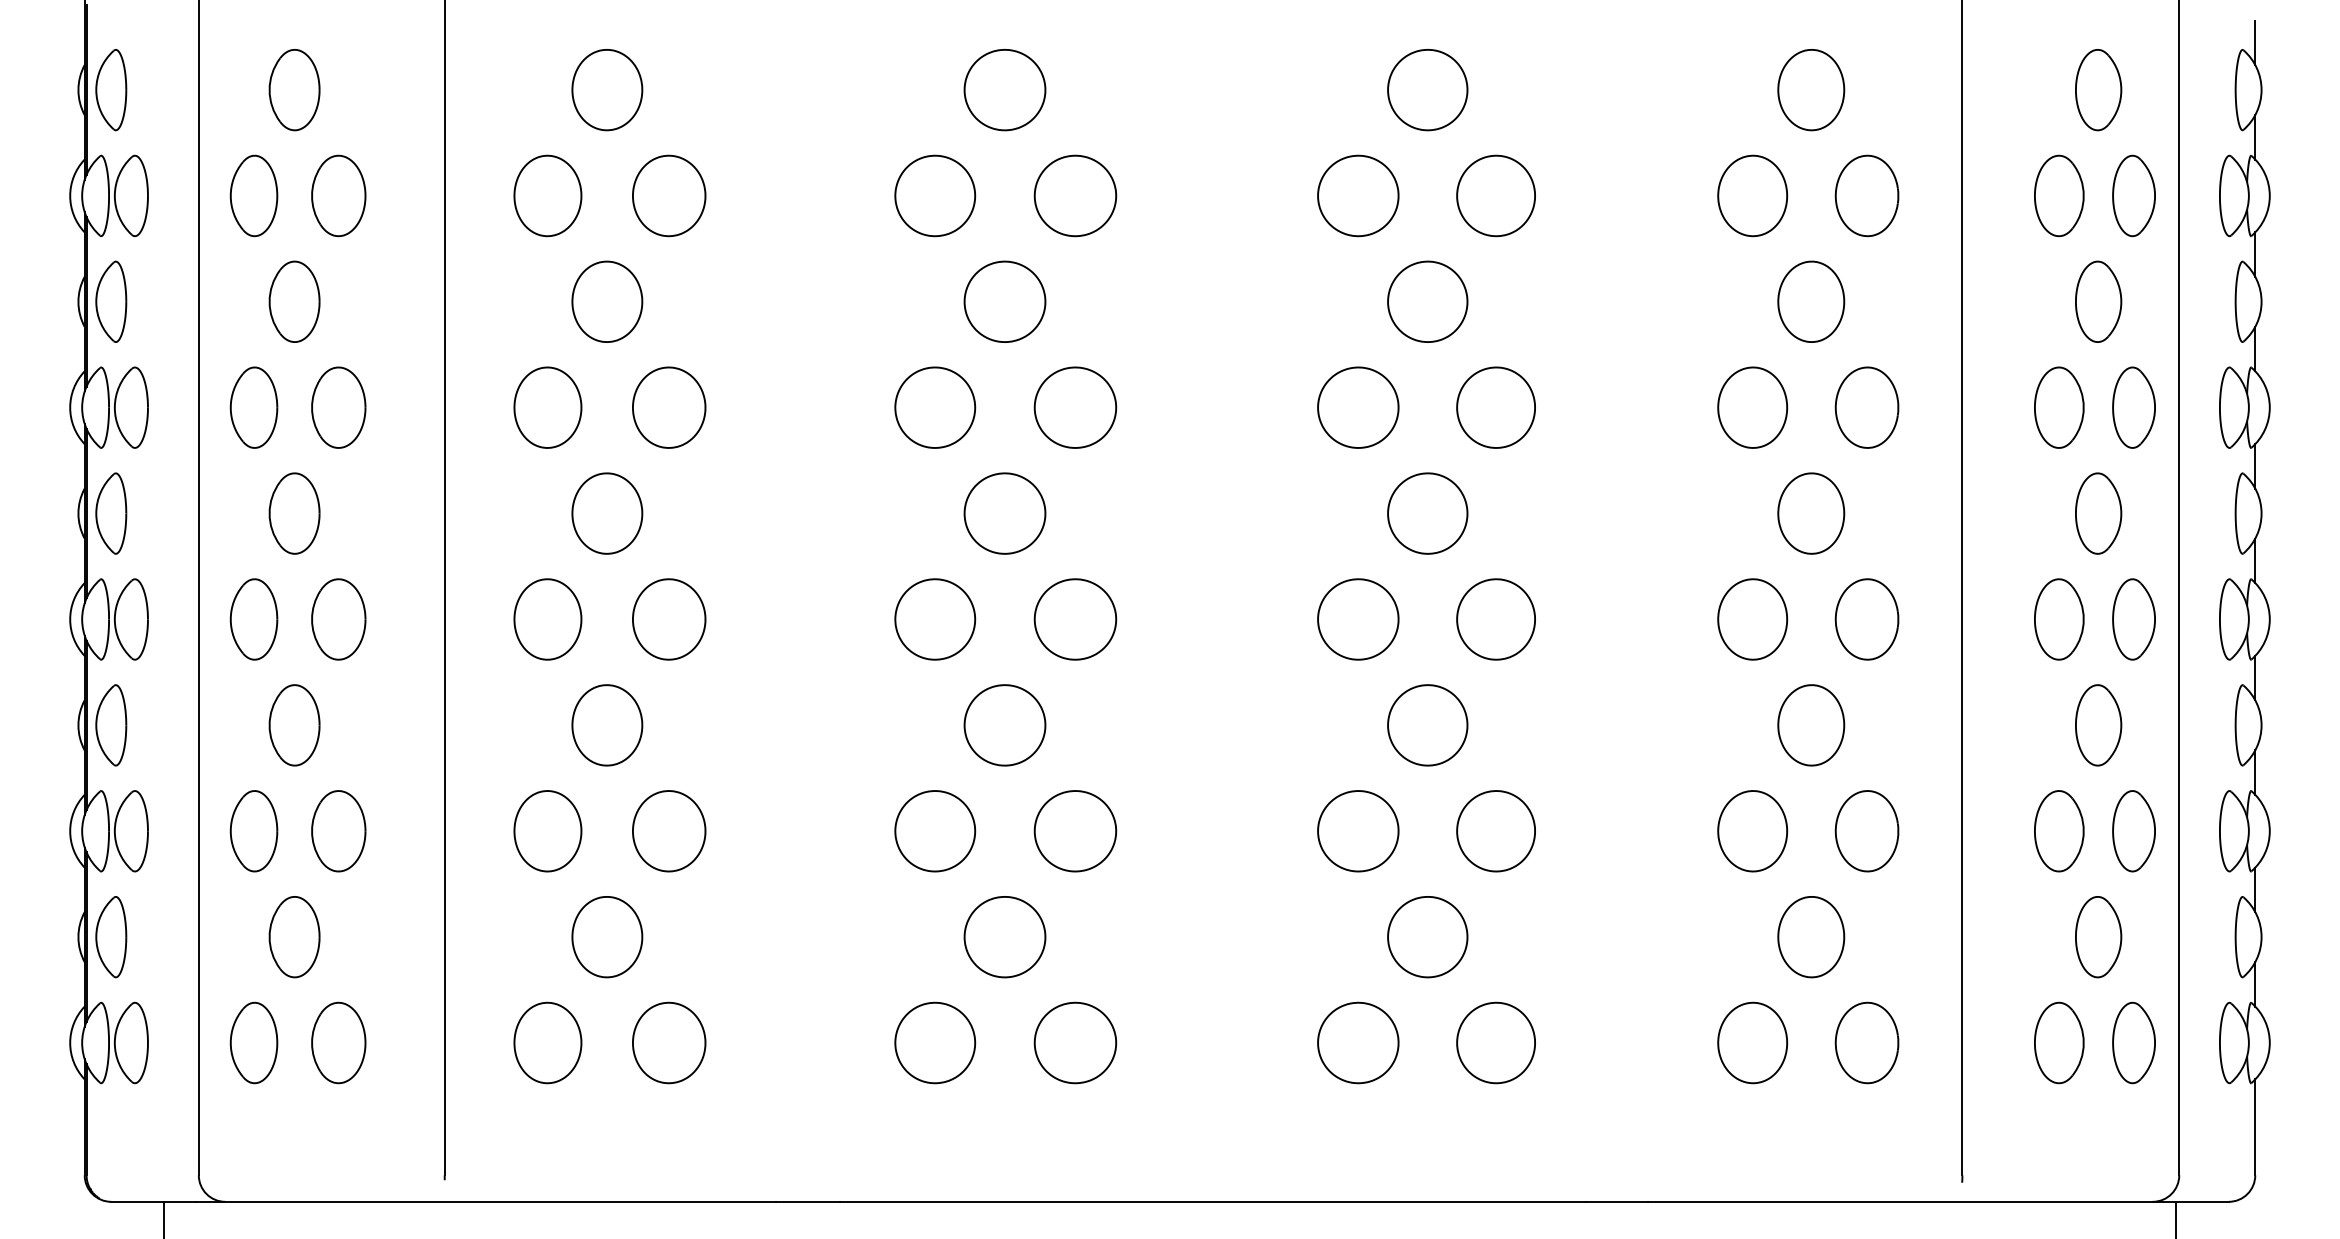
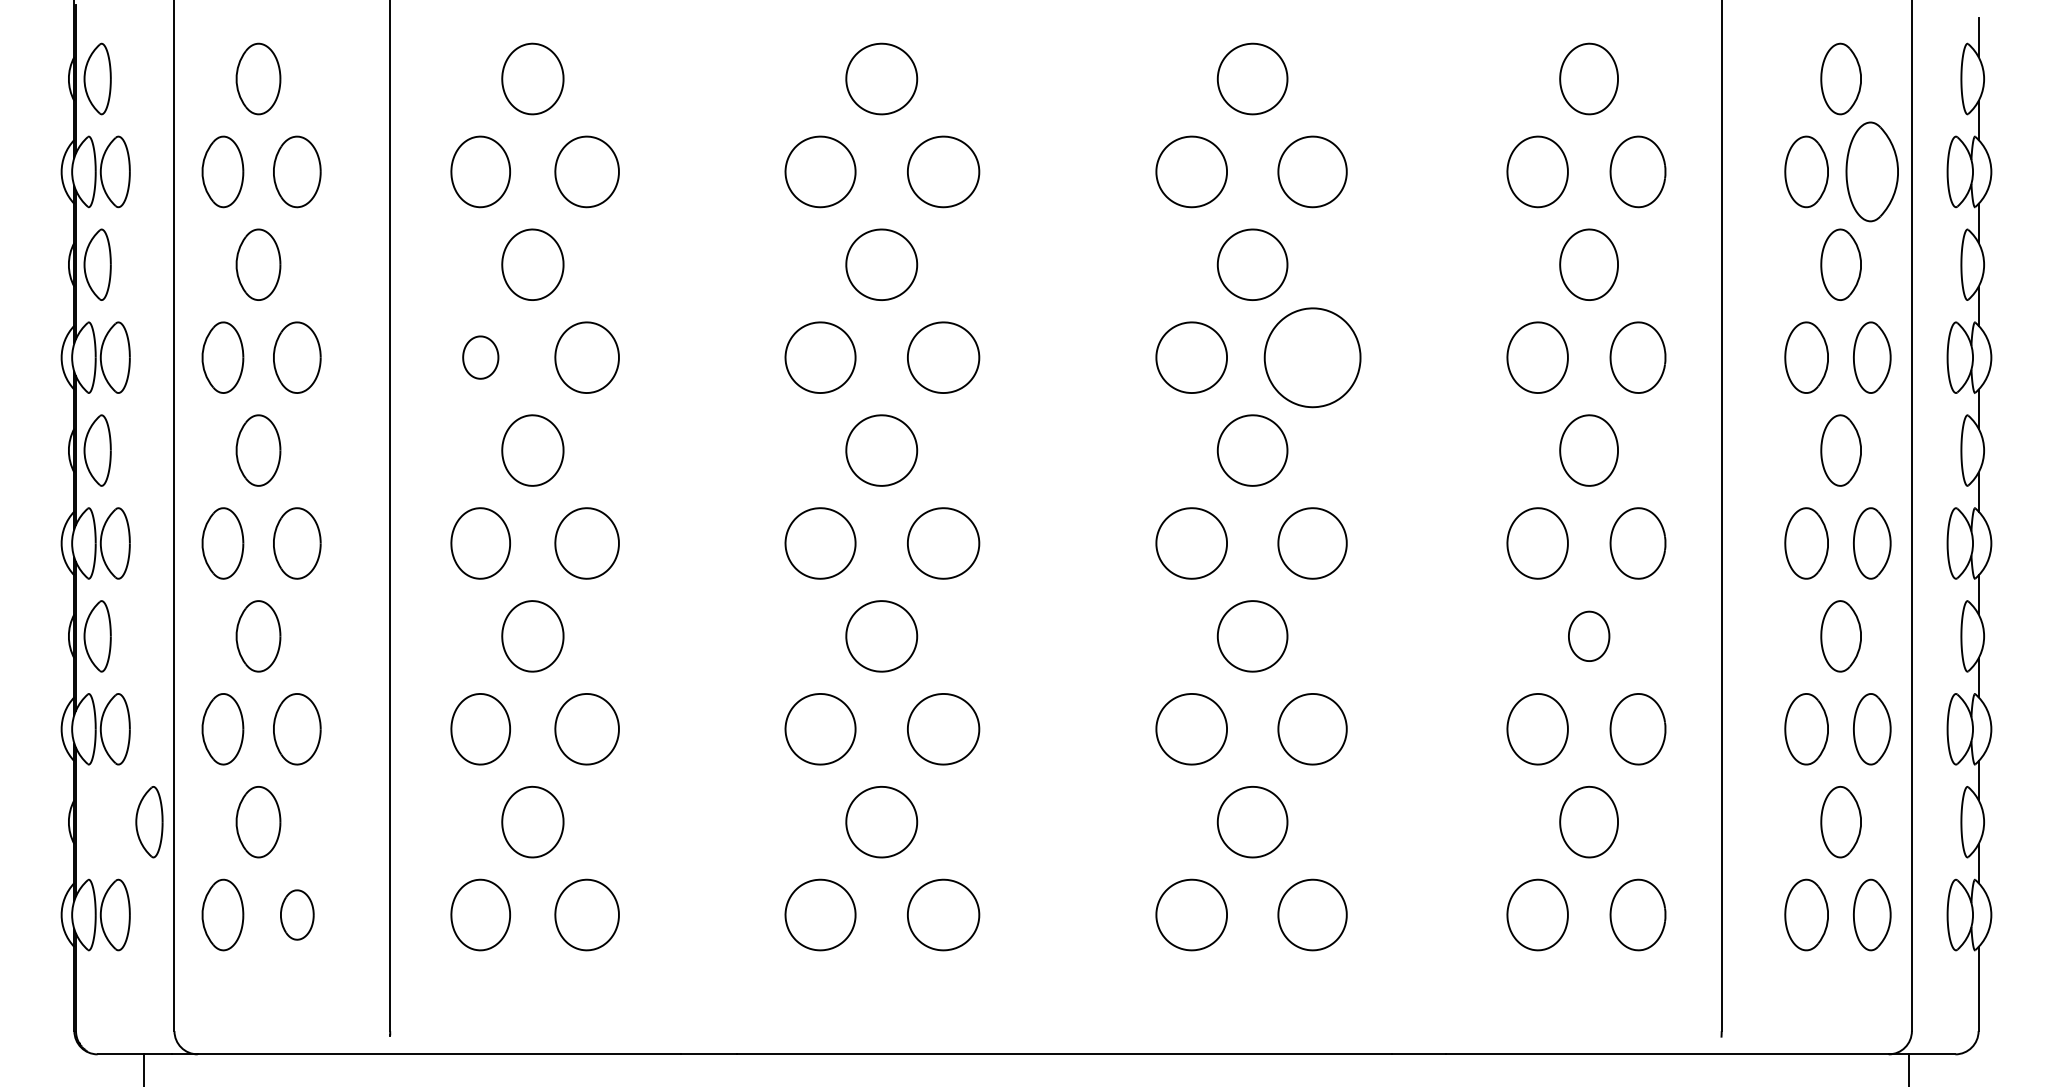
part: (2133, 195) -> (1871, 171), size x1.4
part: (547, 407) -> (480, 357), size x0.6
part: (1495, 407) -> (1312, 357), size x1.4
part: (1811, 725) -> (1589, 636), size x0.7
part: (111, 937) -> (149, 822), moved
part: (338, 1042) -> (297, 914), size x0.7

